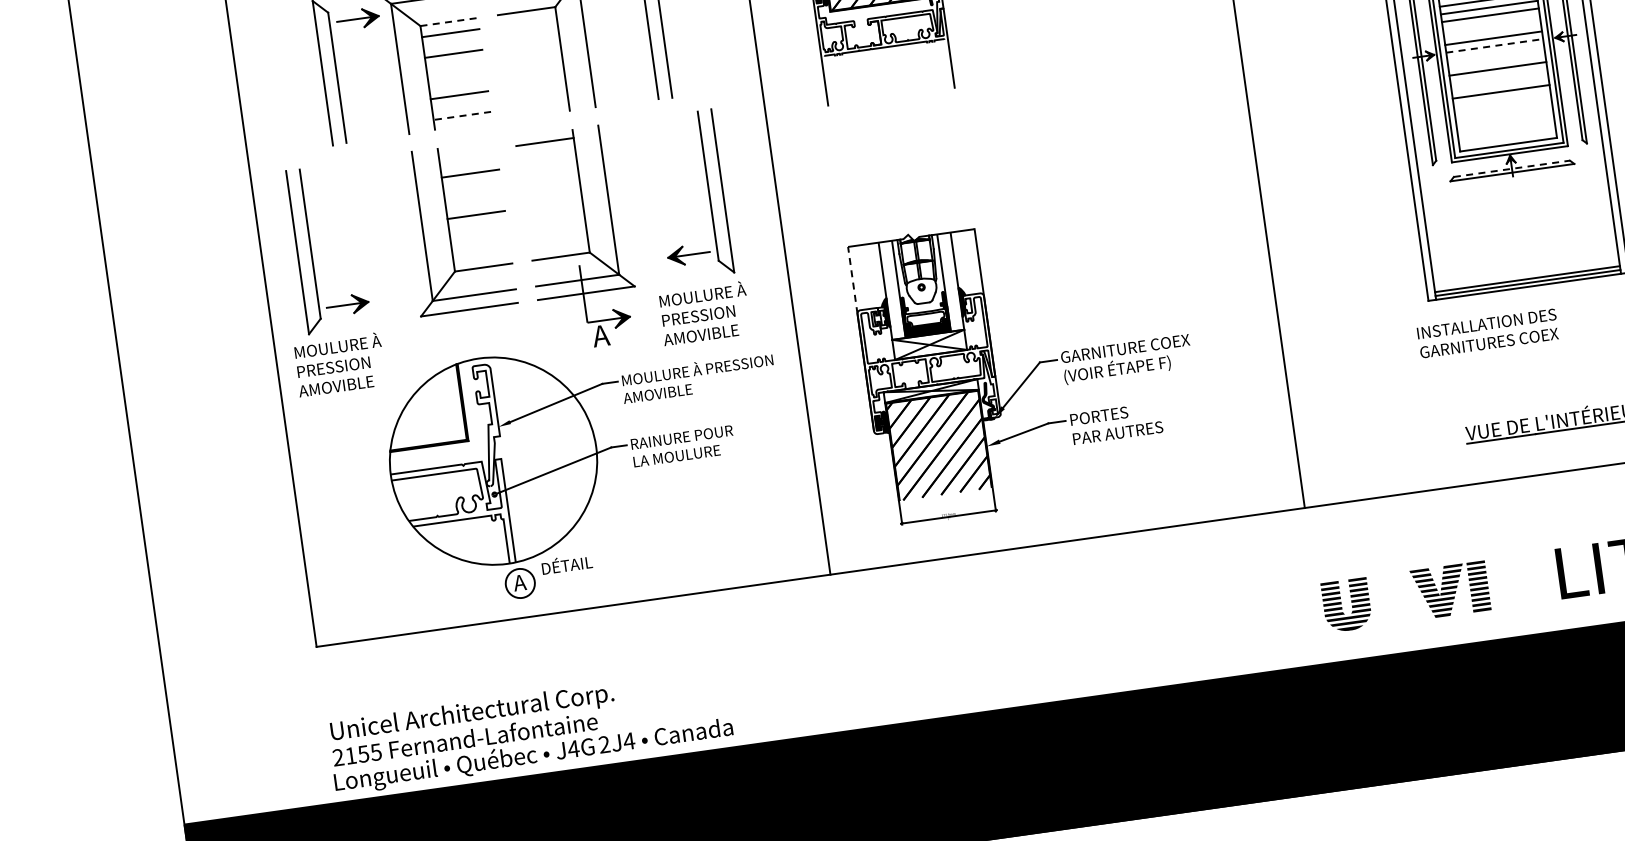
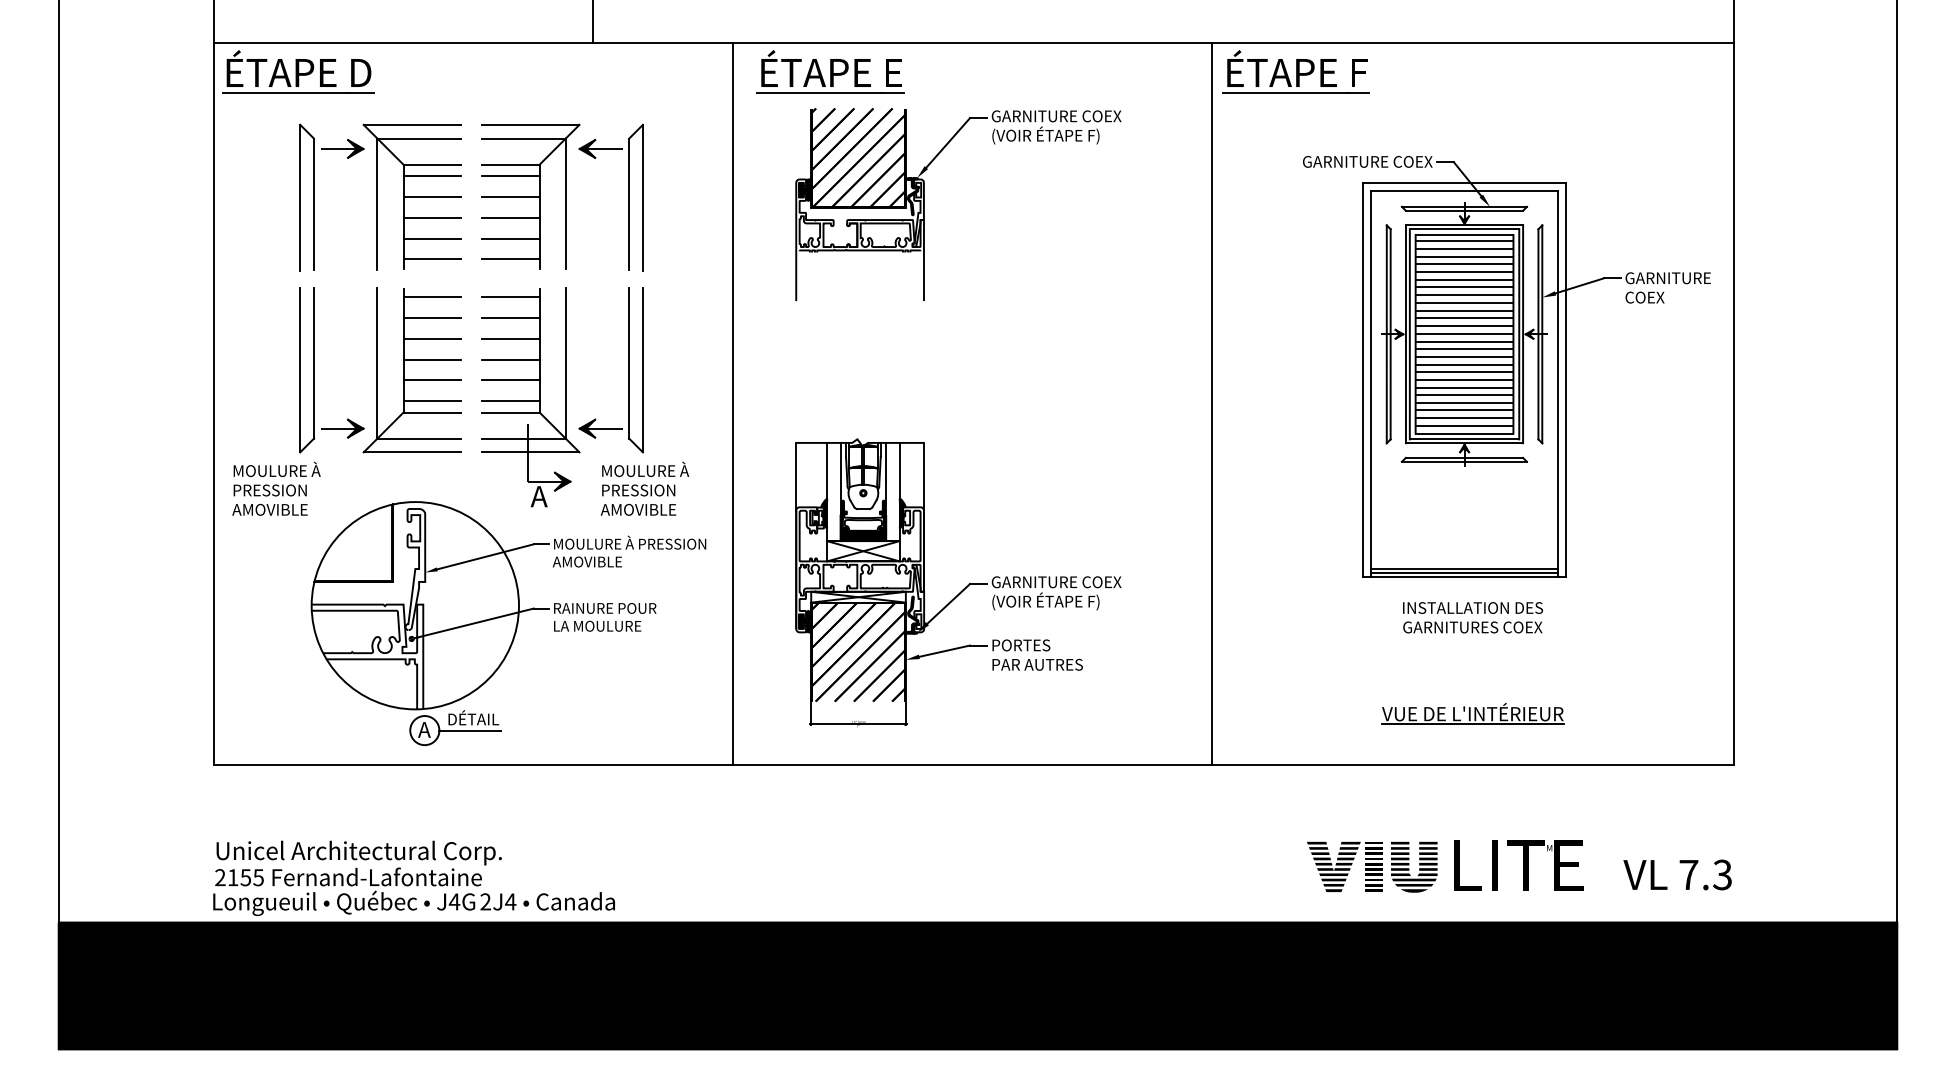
line: (449, 21) -> (432, 164), dashed -> solid
line: (527, 21) -> (510, 175), added
line: (1491, 22) -> (1464, 310), added
line: (1492, 30) -> (1464, 318), added
line: (530, 42) -> (510, 196), added
line: (1494, 45) -> (1464, 333), dashed -> solid
line: (1495, 53) -> (1464, 341), added
line: (1496, 61) -> (1464, 349), added
line: (533, 63) -> (510, 217), added
line: (456, 74) -> (432, 217), added
line: (1498, 76) -> (1464, 364), added
line: (536, 84) -> (510, 238), added
line: (1500, 84) -> (1464, 372), added
line: (1502, 99) -> (1464, 387), added
line: (539, 105) -> (510, 259), added
line: (1503, 105) -> (1464, 394), added
line: (1504, 113) -> (1464, 402), added
line: (462, 115) -> (432, 259), dashed -> solid
line: (1505, 121) -> (1464, 410), added
line: (1506, 129) -> (1464, 418), added
line: (1507, 136) -> (1464, 425), added
line: (467, 152) -> (432, 296), added
line: (547, 162) -> (510, 317), added
line: (1511, 168) -> (1464, 457), dashed -> solid
line: (550, 183) -> (510, 338), added
part: (708, 193) -> (628, 370), moved
line: (473, 194) -> (432, 338), added
line: (553, 204) -> (510, 359), added
line: (556, 224) -> (510, 380), added
line: (479, 235) -> (432, 380), added
line: (559, 245) -> (510, 401), added
part: (311, 251) -> (314, 370), moved
line: (482, 256) -> (432, 401), added
line: (853, 280) -> (796, 476), dashed -> solid
text: (1487, 333) -> (1472, 617), moved
line: (564, 578) -> (469, 731), added
part: (1346, 604) -> (1414, 866), moved

